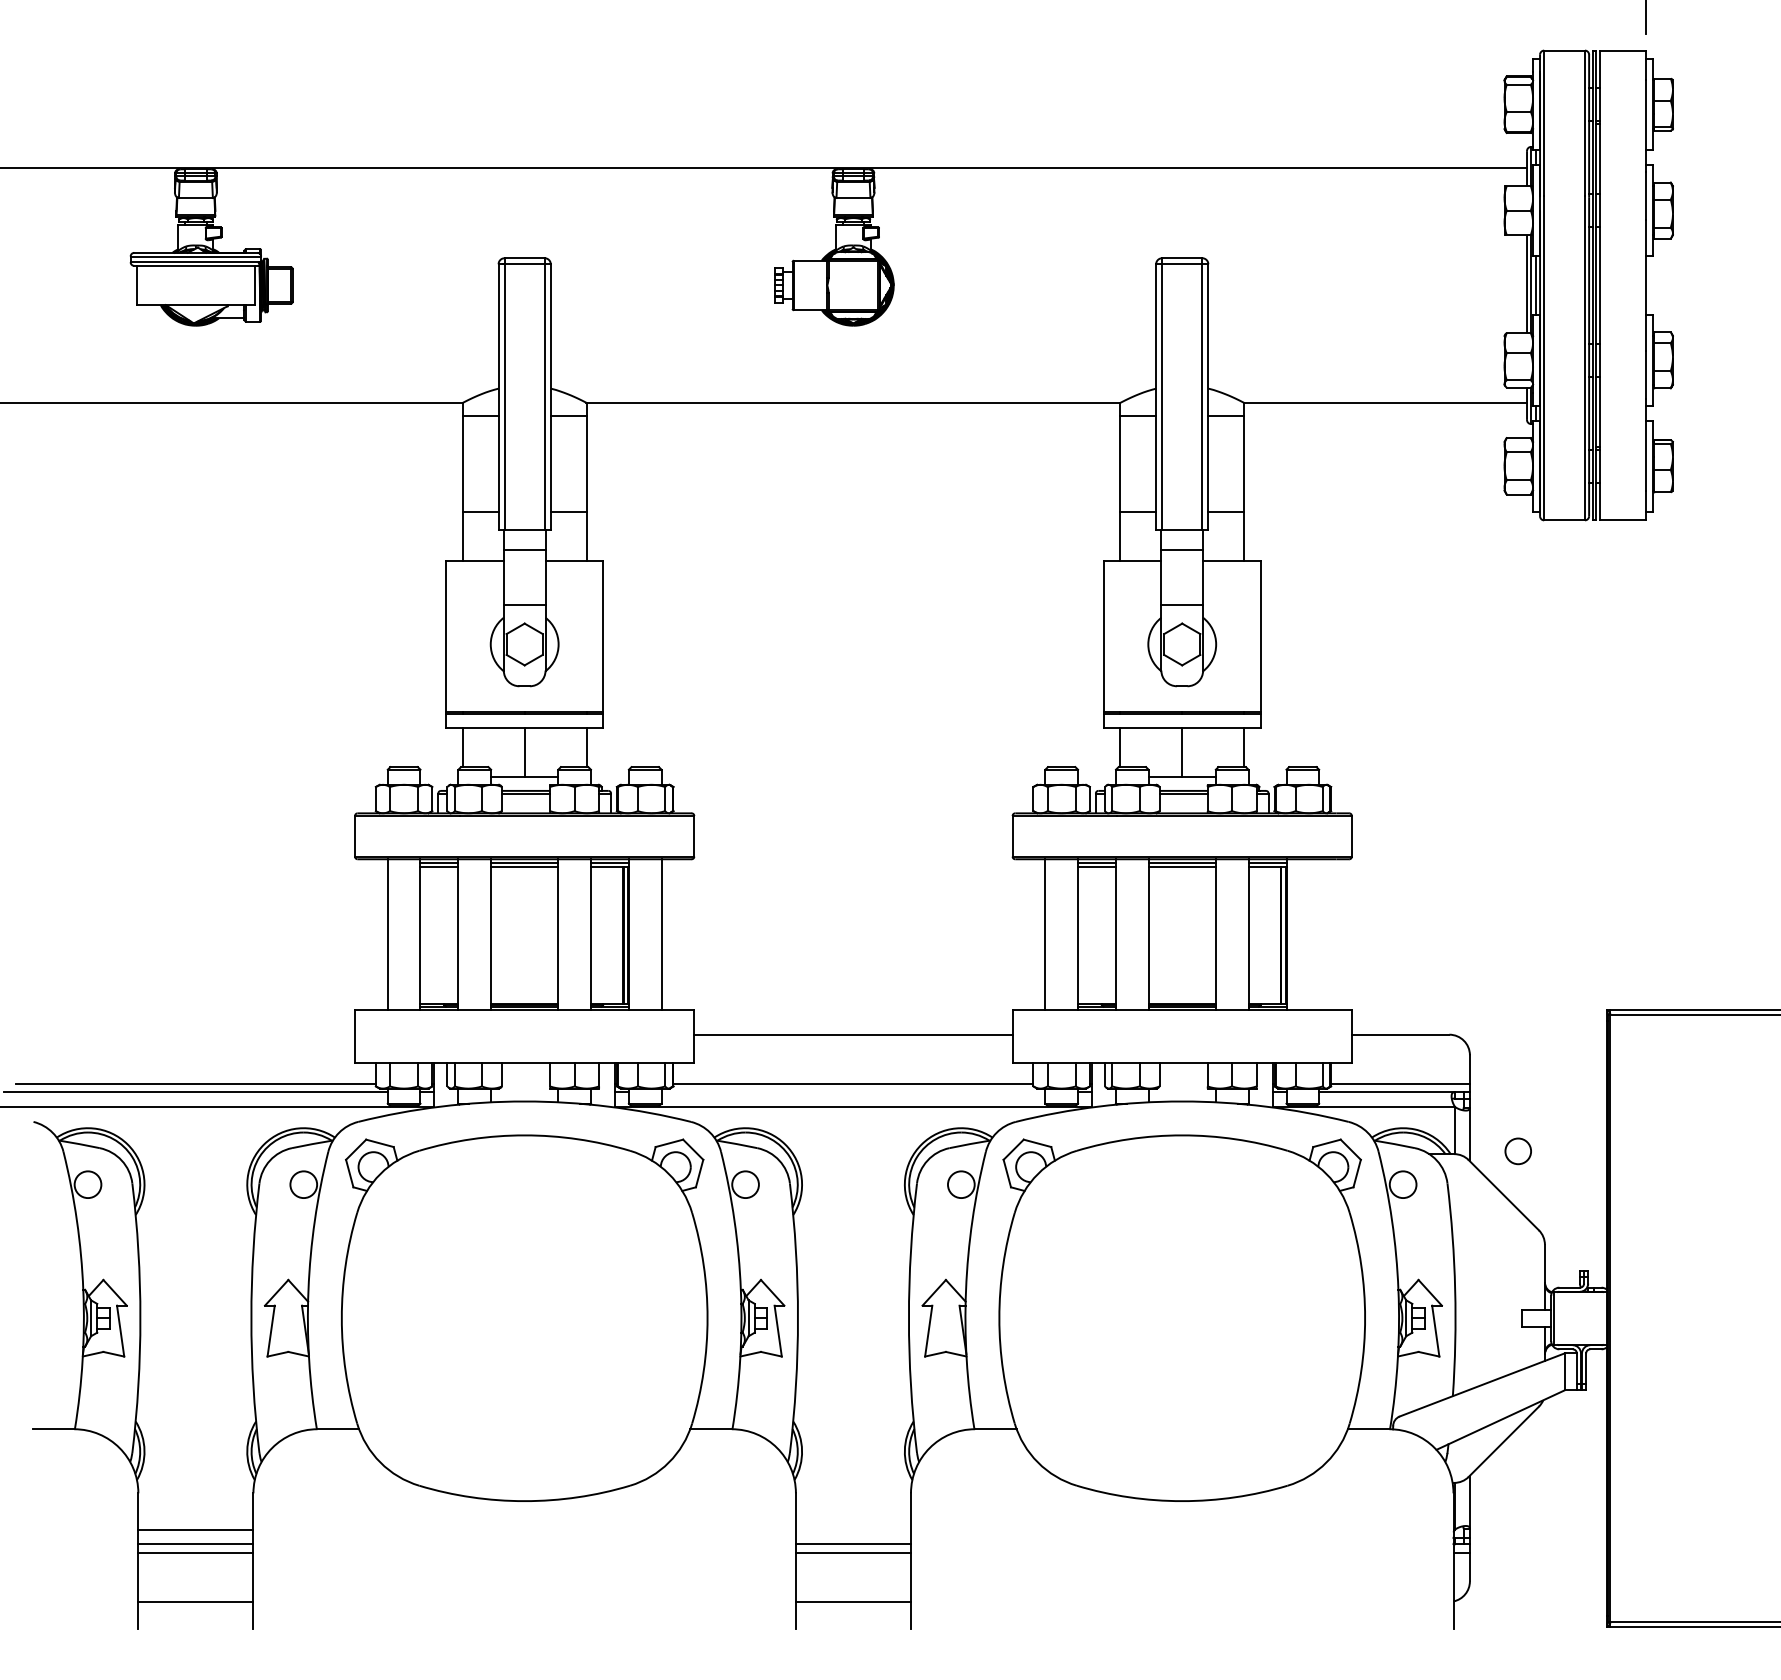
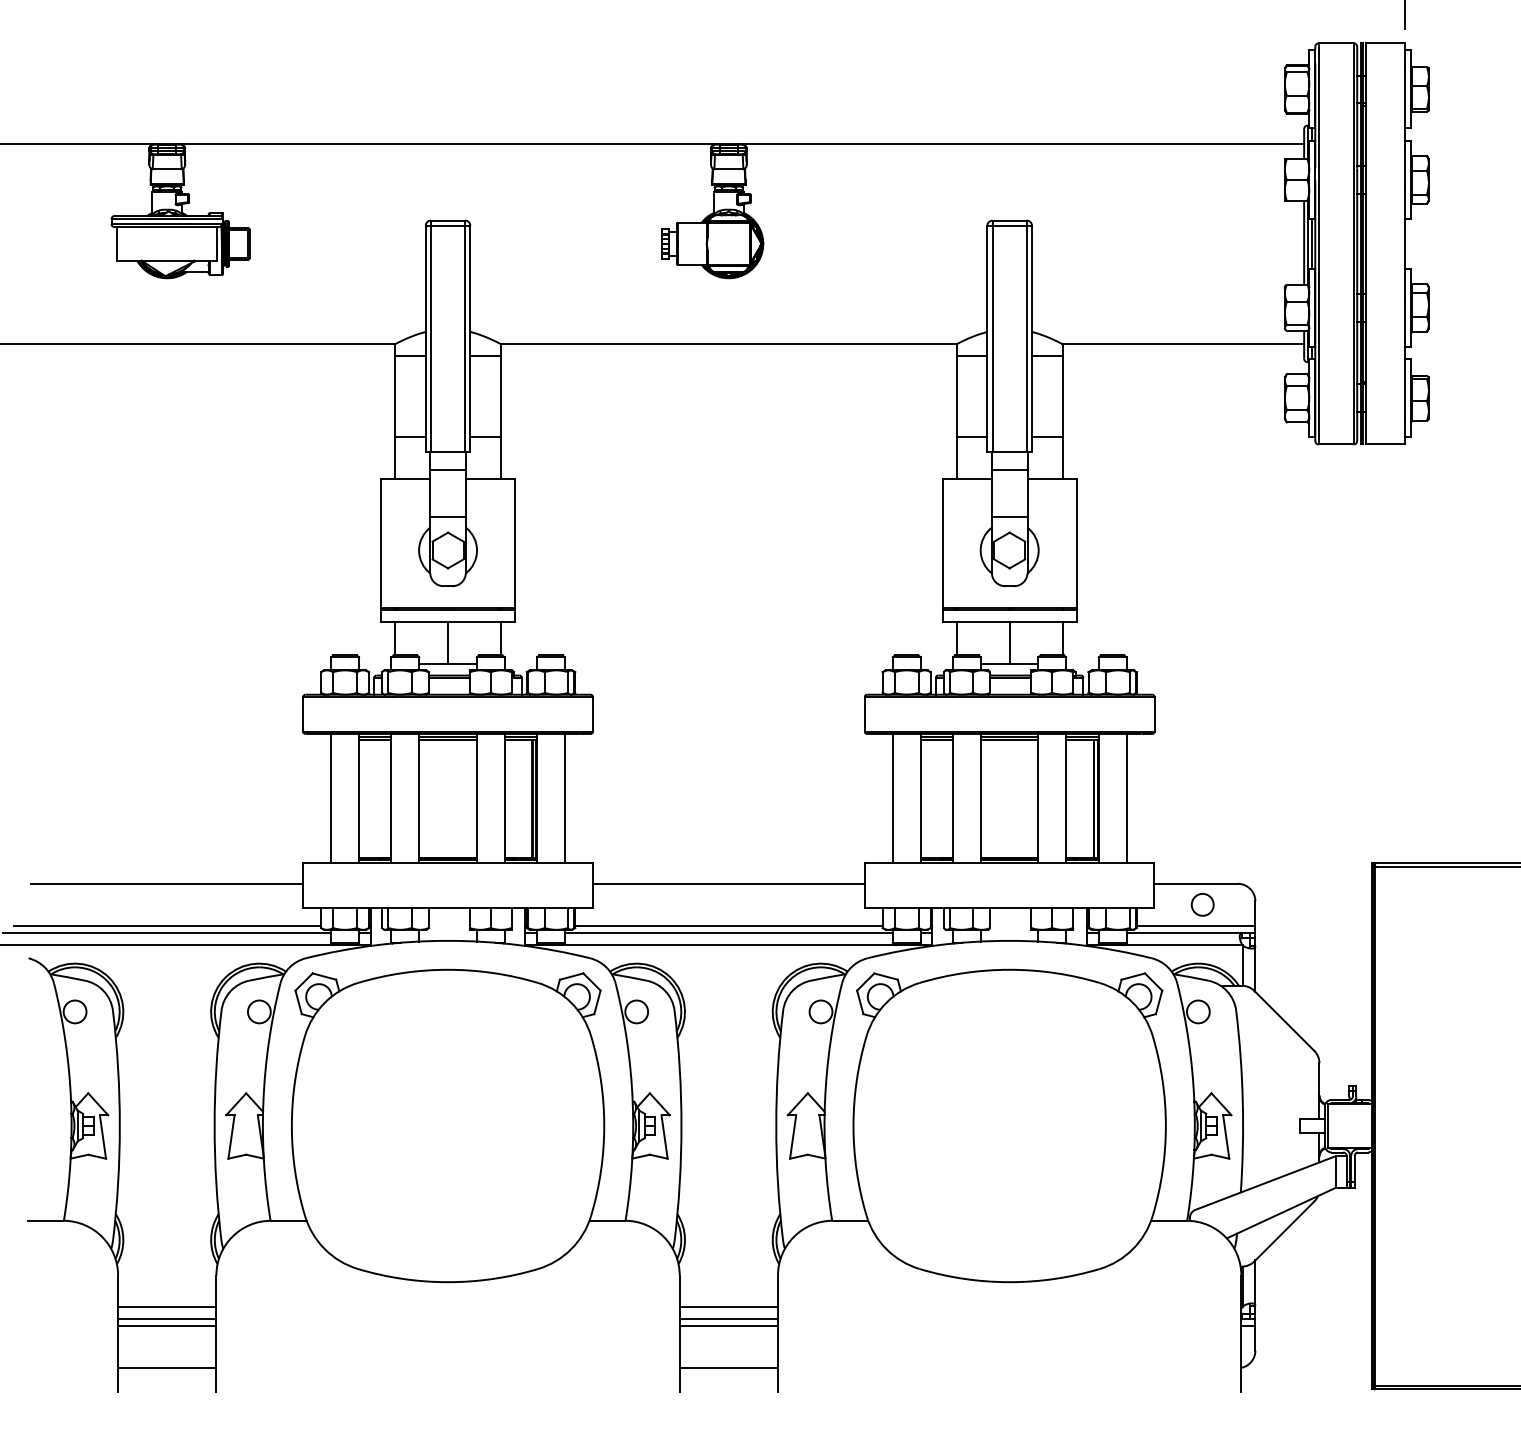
line: (1319, 934) -> (1126, 798), added
line: (195, 1034) -> (166, 883), added
line: (853, 1092) -> (728, 933), added
circle: (1517, 1151) -> (1202, 904), moved
line: (853, 1529) -> (728, 1306), added

